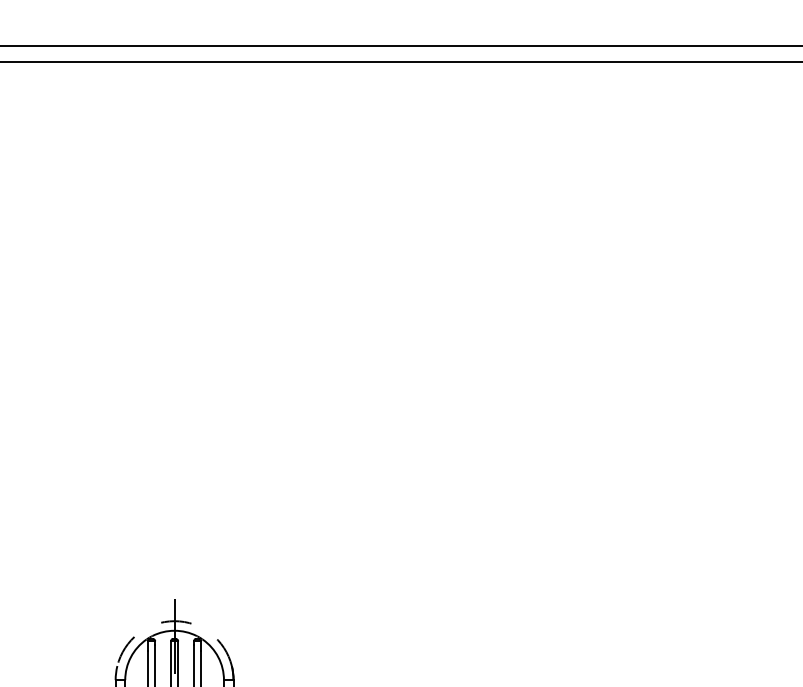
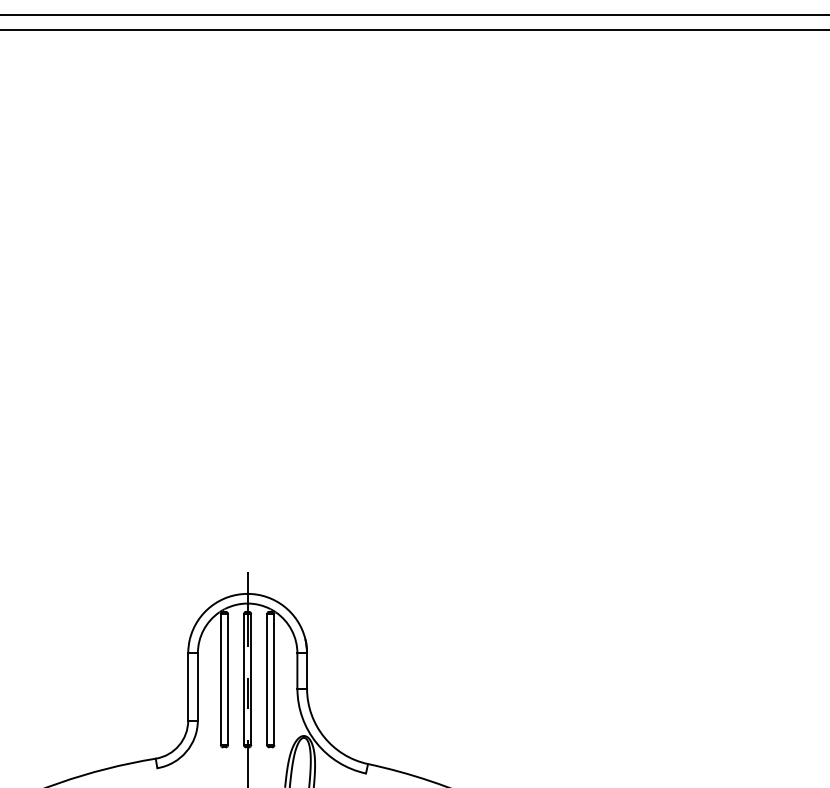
arc: (174, 620) -> (247, 593), dashed -> solid

